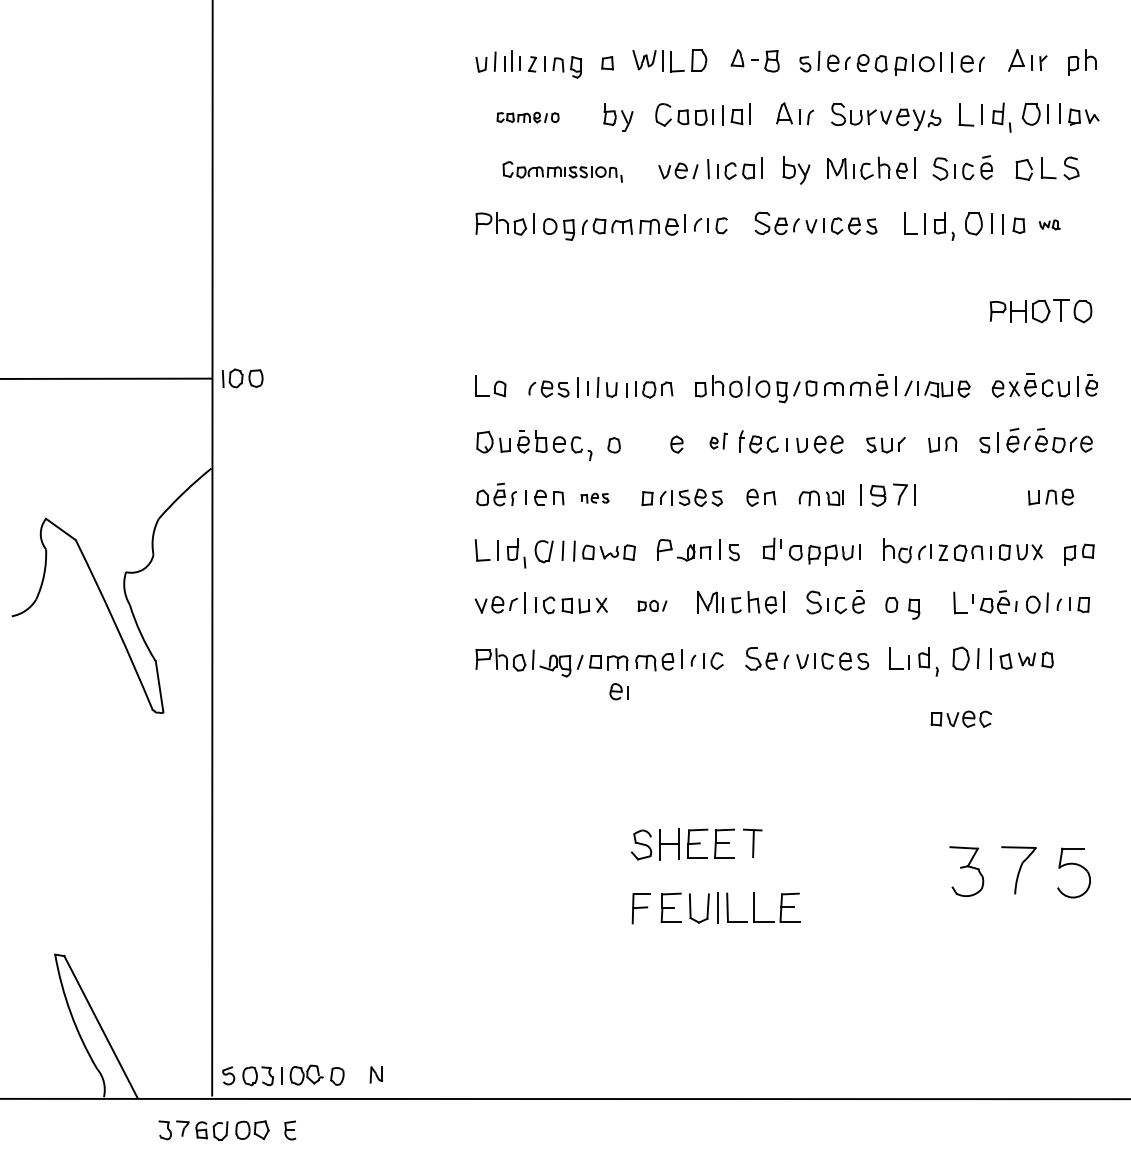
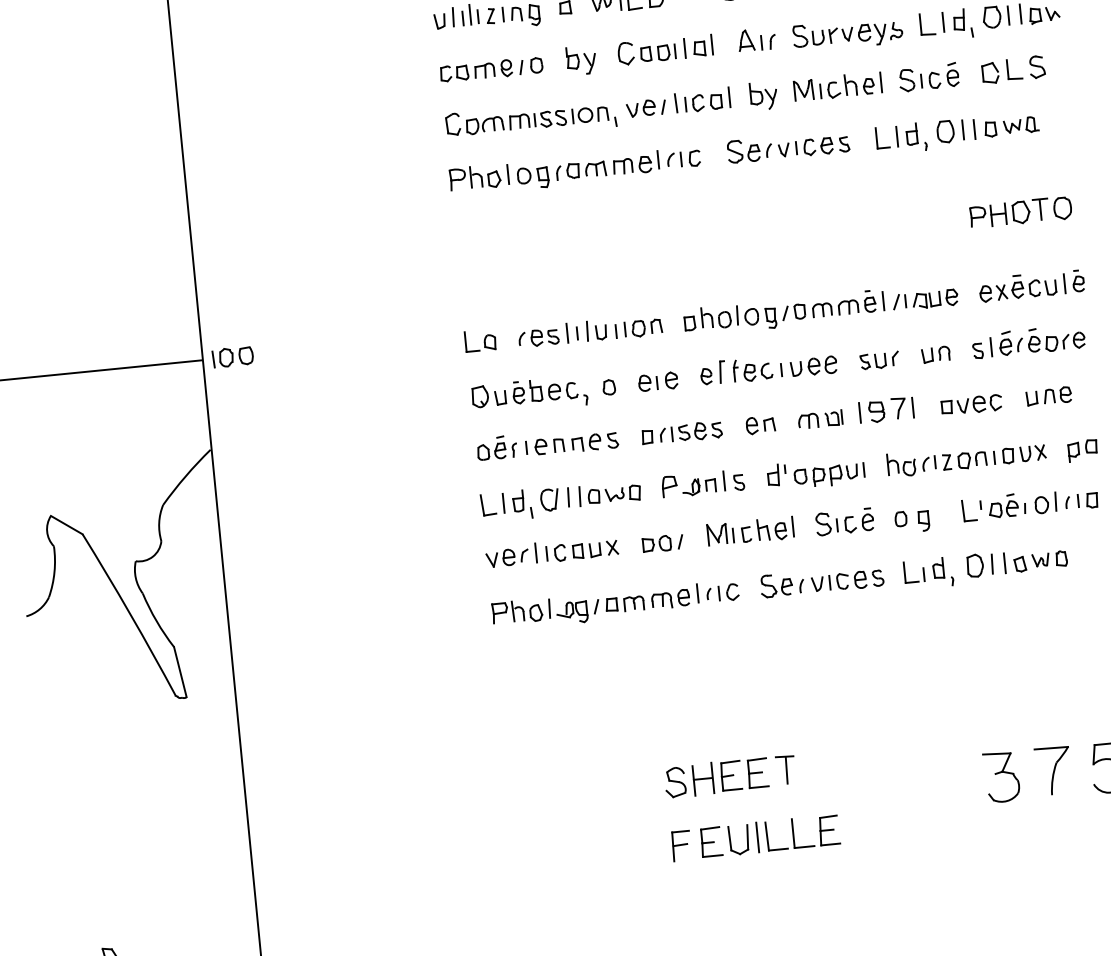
part: (527, 117) -> (490, 69), size x1.67
part: (562, 171) -> (531, 119), size x1.43
part: (1049, 224) -> (1020, 125), size x1.67
part: (718, 440) -> (712, 372), size x1.43
part: (594, 497) -> (594, 441), size x1.67
part: (652, 605) -> (662, 543), size x1.43
part: (618, 691) -> (647, 382), moved
part: (960, 718) -> (970, 404), moved

